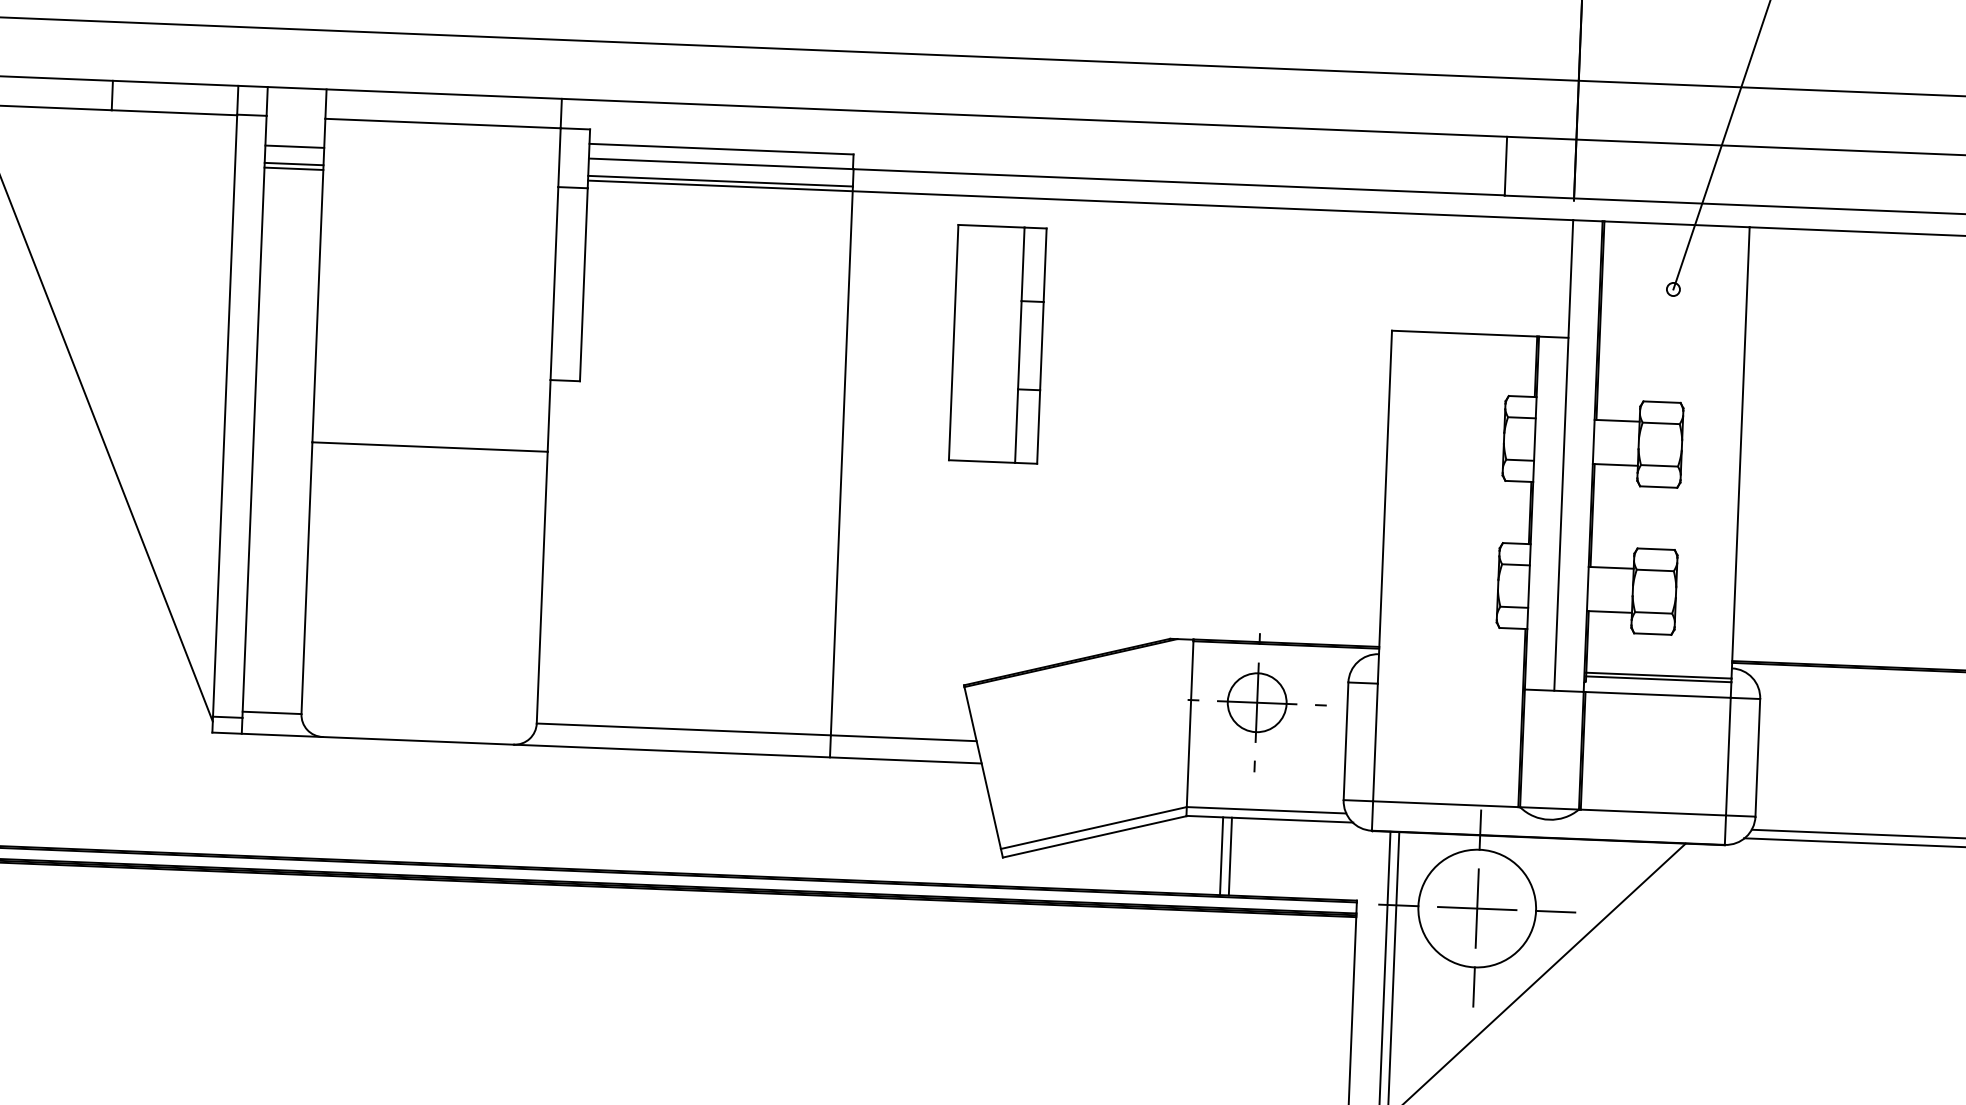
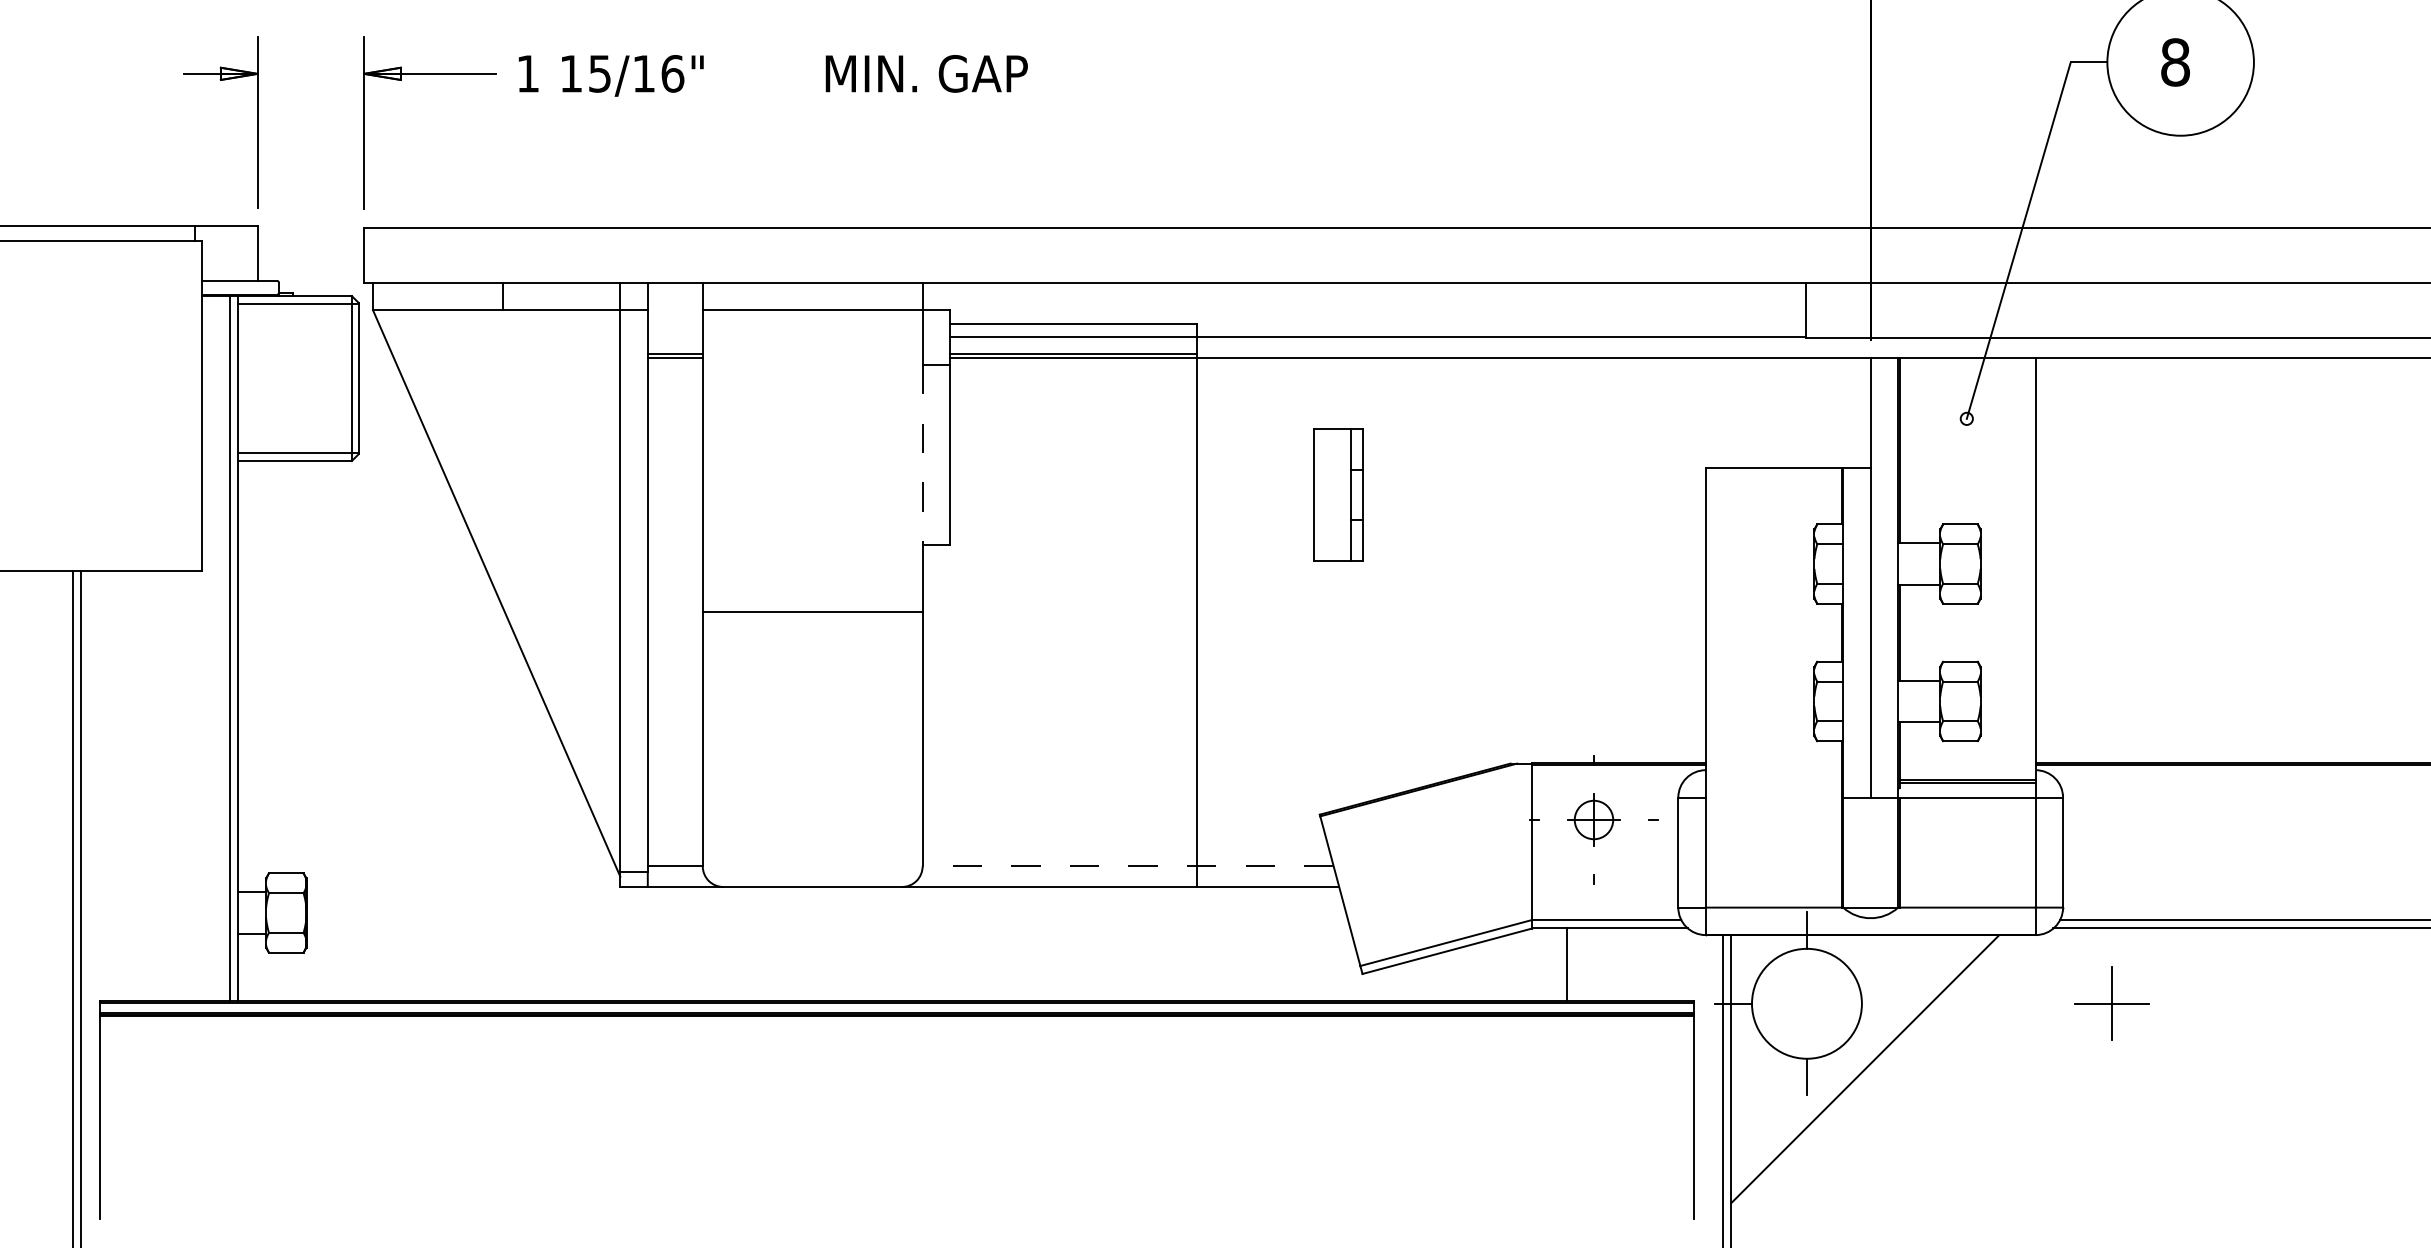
line: (293, 146) -> (674, 337), removed
line: (554, 283) -> (922, 455), solid -> dashed
part: (997, 343) -> (1338, 494), size x0.6
part: (1256, 702) -> (1593, 819), size x0.7
line: (757, 732) -> (1128, 866), solid -> dashed
line: (1230, 856) -> (1574, 964), removed
part: (1476, 908) -> (2111, 1003), moved
line: (1554, 911) -> (1879, 1003), removed

